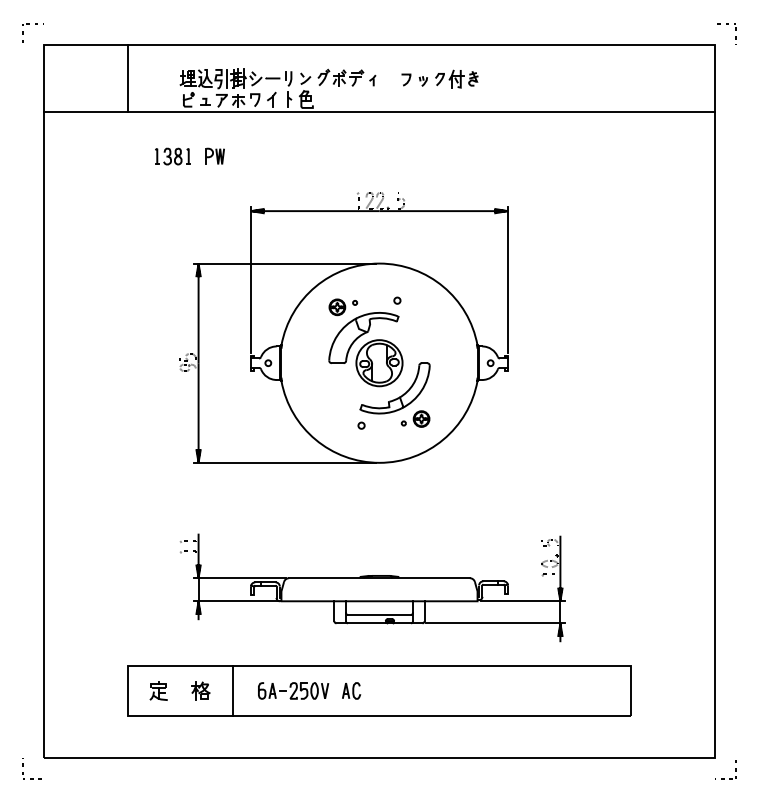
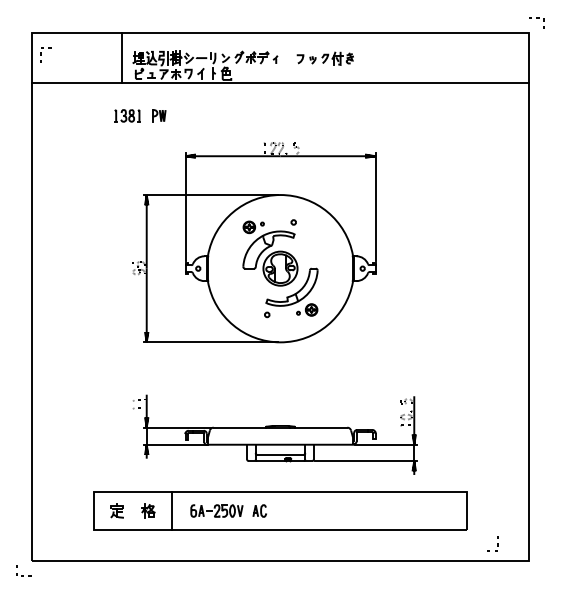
line: (23, 32) -> (41, 54), moved
line: (127, 77) -> (122, 57), moved
line: (735, 768) -> (497, 543), moved

